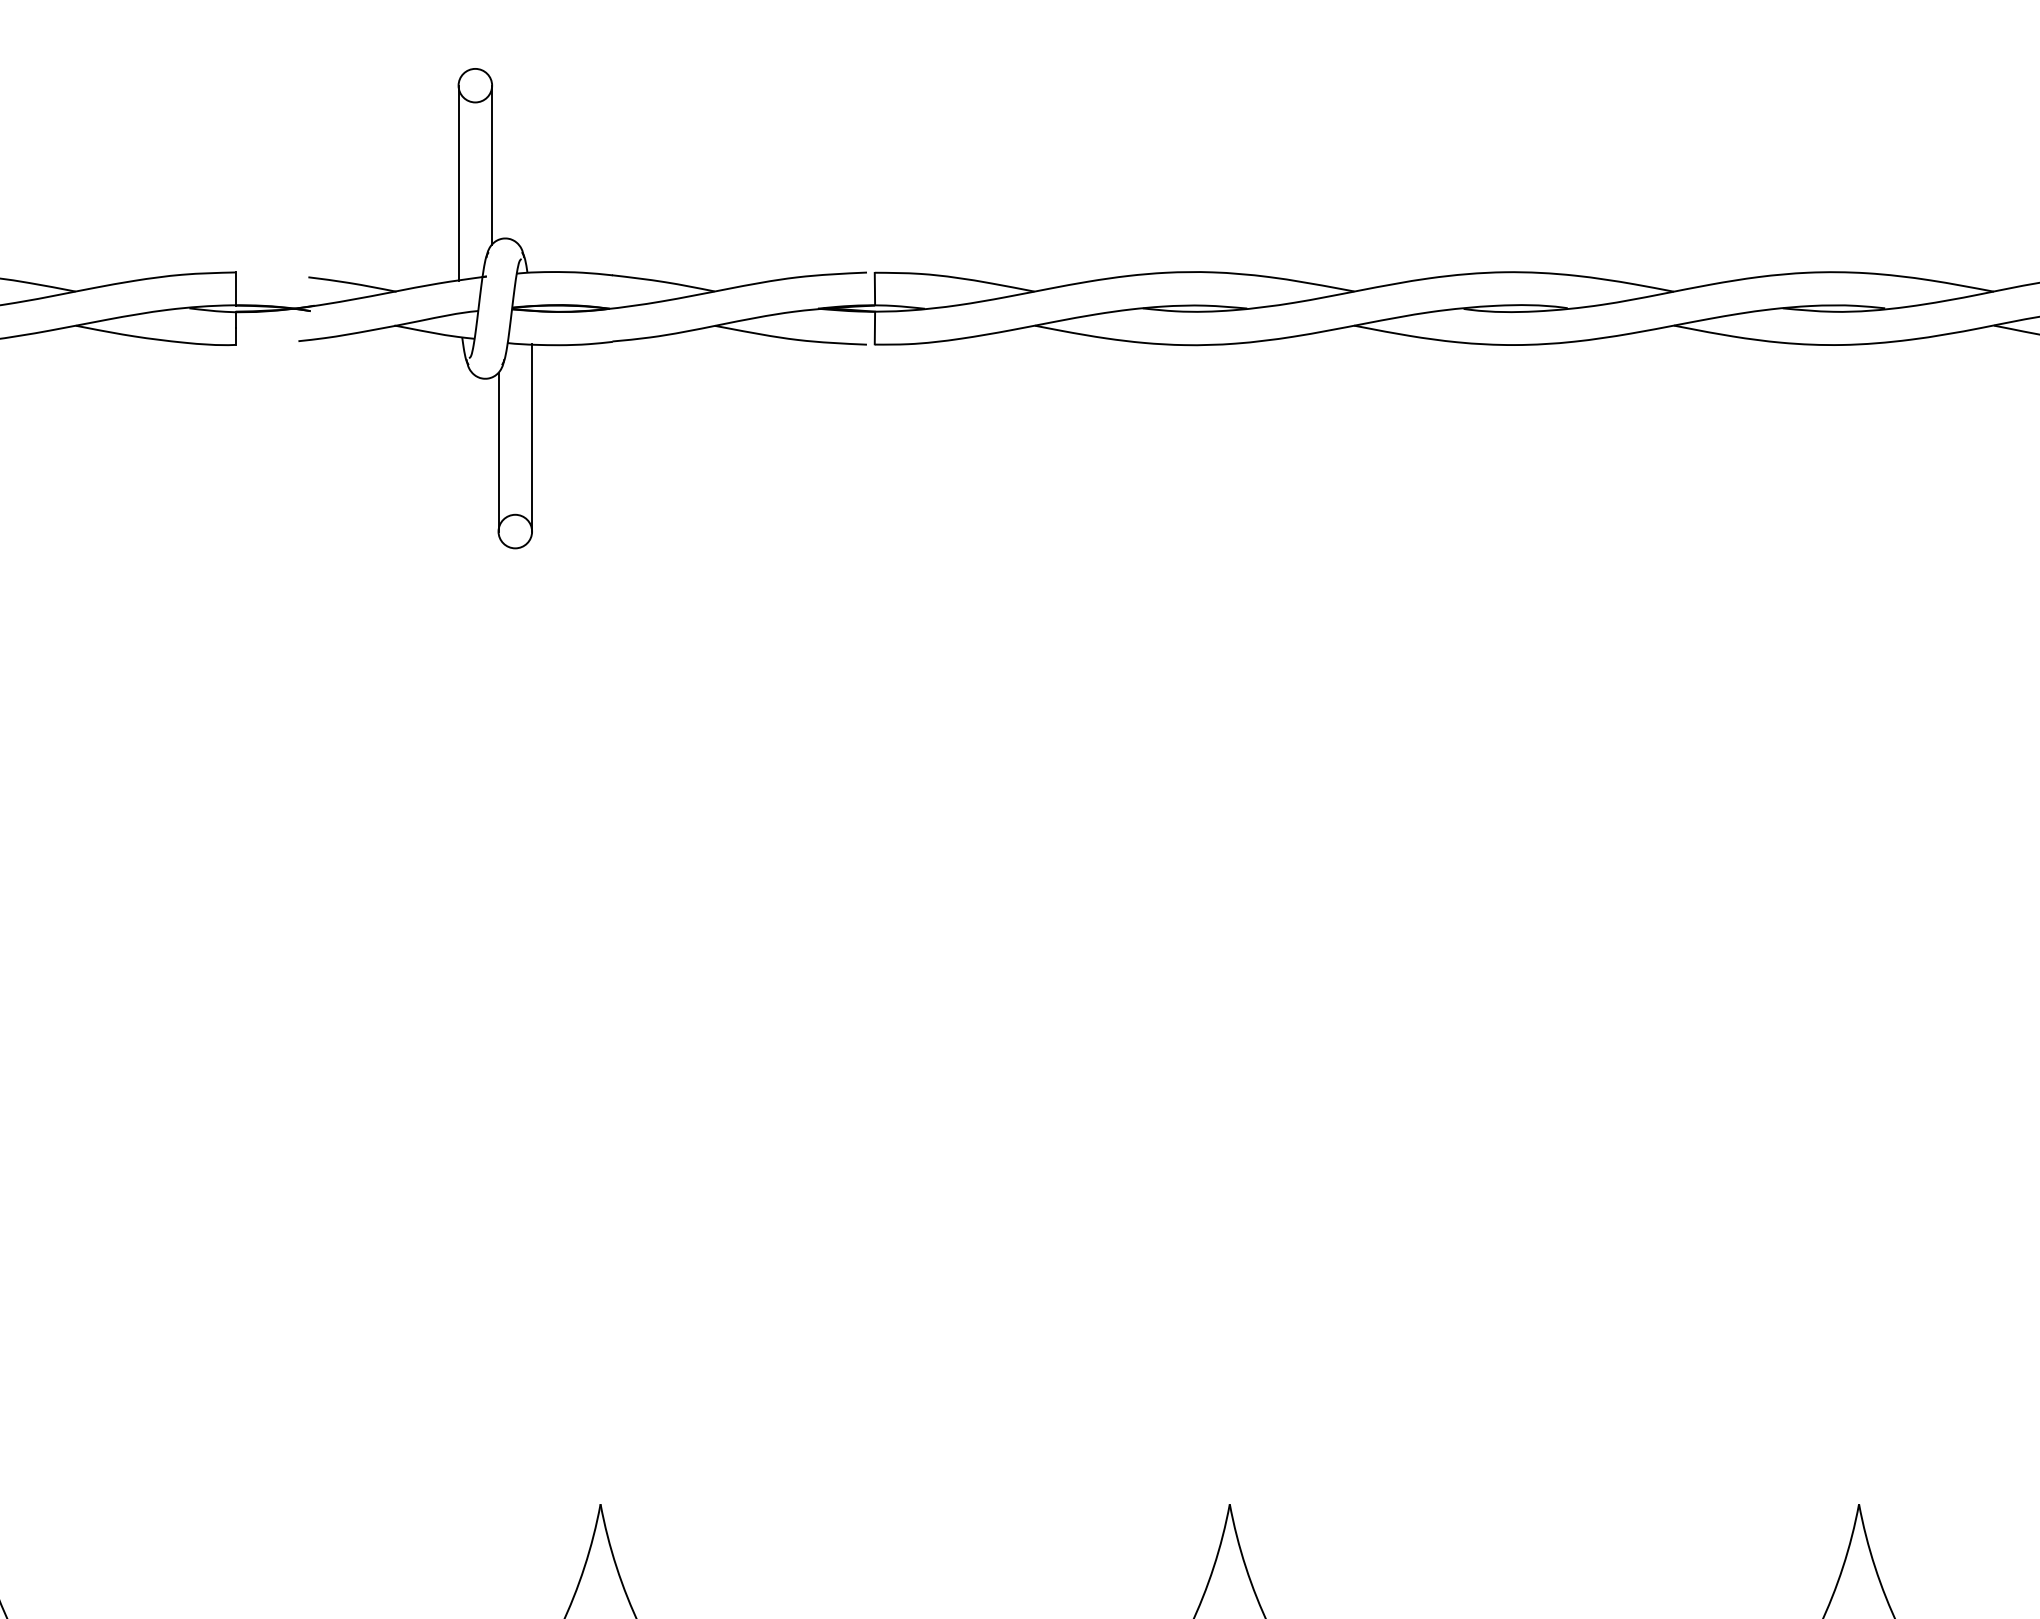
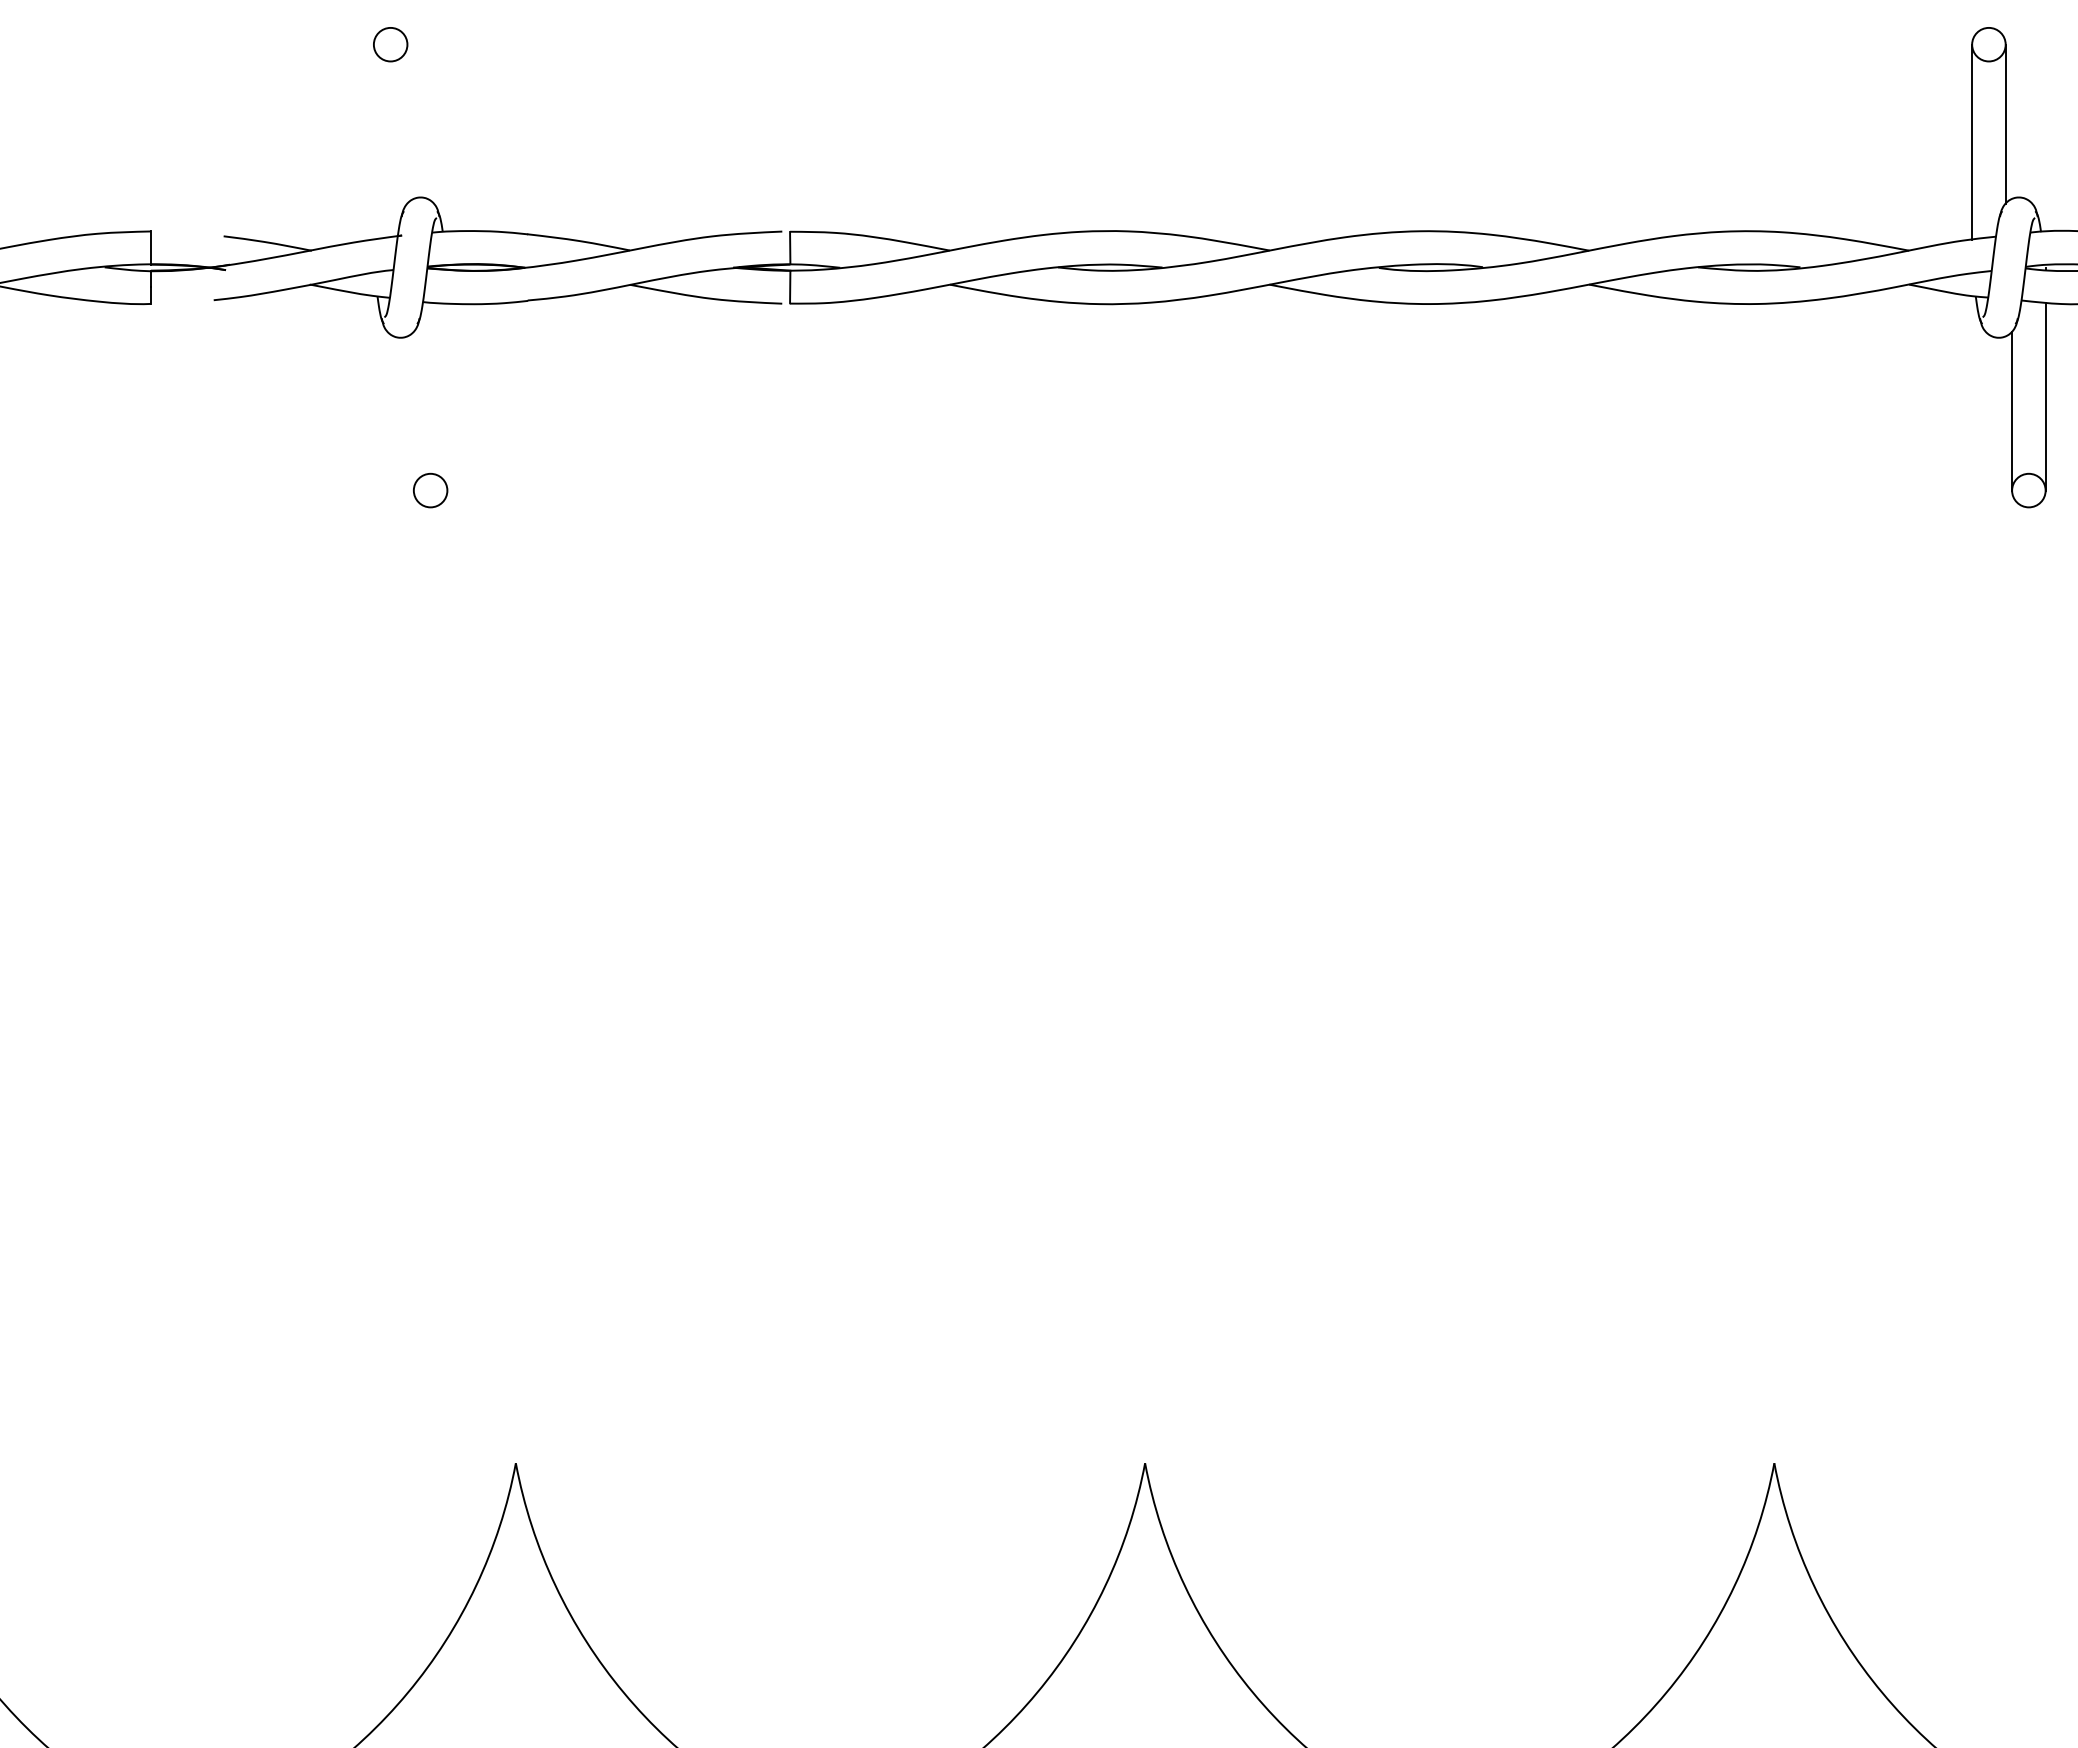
line: (492, 164) -> (407, 123), removed
line: (458, 182) -> (373, 141), removed
line: (532, 437) -> (447, 396), removed
line: (498, 451) -> (413, 410), removed

